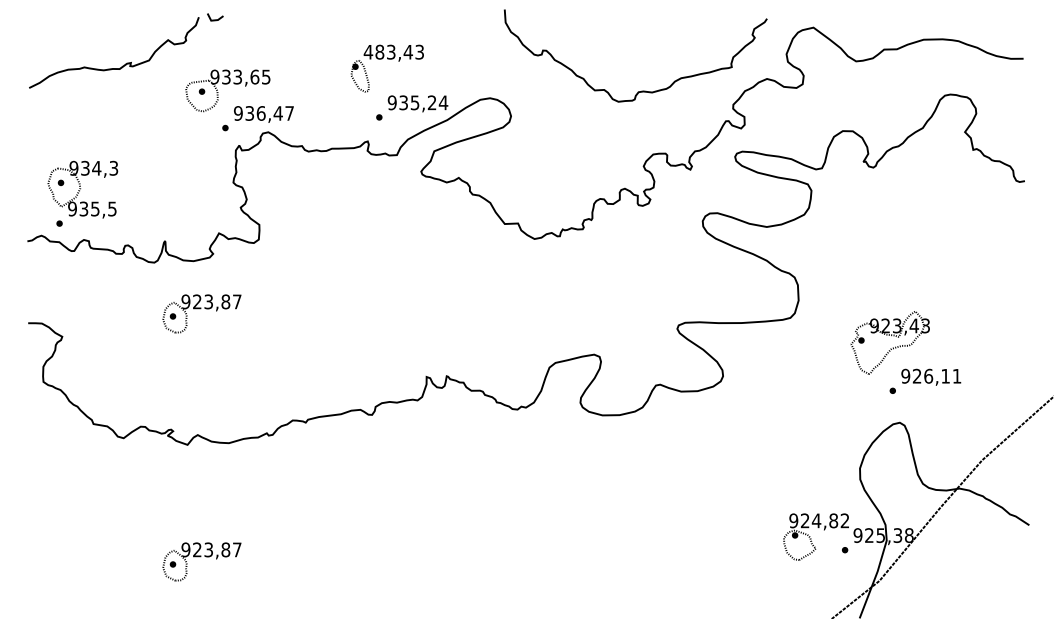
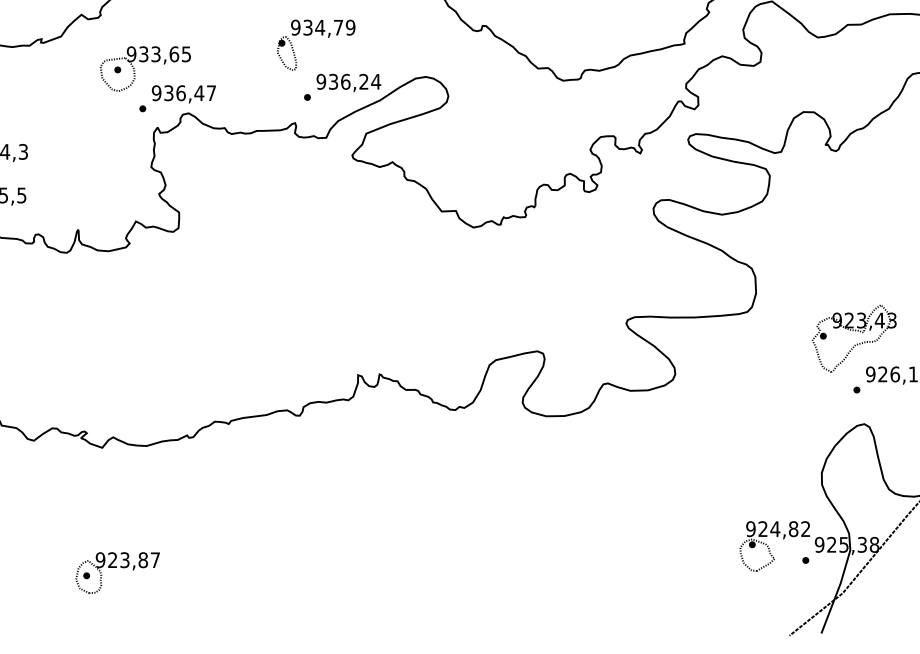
text: (393, 51) -> (322, 26), 483,43 -> 934,79
text: (414, 102) -> (345, 81), 935,24 -> 936,24
part: (201, 313) -> (117, 307), removed

